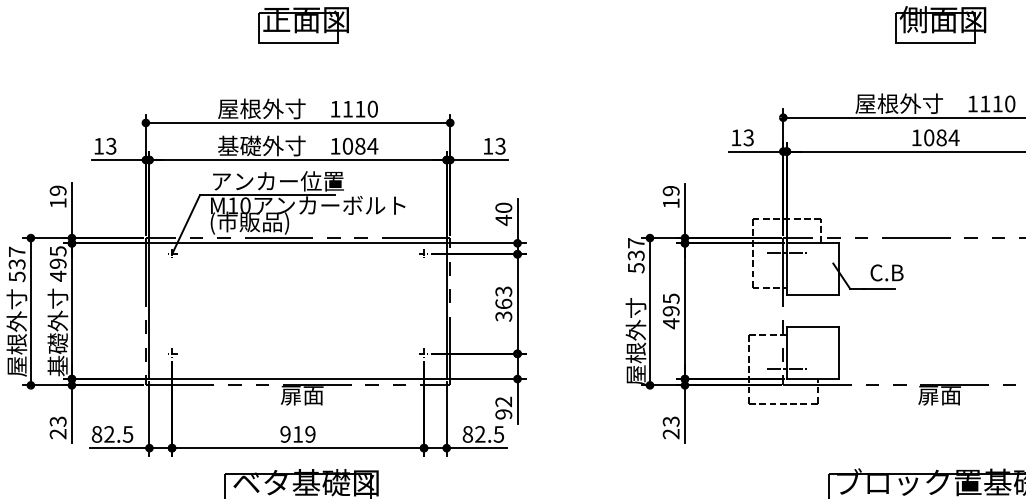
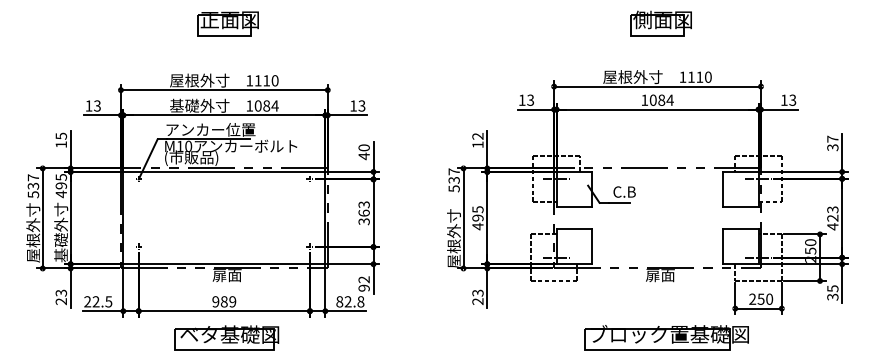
text: (56, 189) -> (60, 135), 19 -> 15
text: (672, 191) -> (478, 136), 19 -> 12
text: (96, 433) -> (87, 301), 82.5 -> 22.5
text: (296, 433) -> (223, 301), 919 -> 989
text: (498, 433) -> (360, 301), 82.5 -> 82.8

